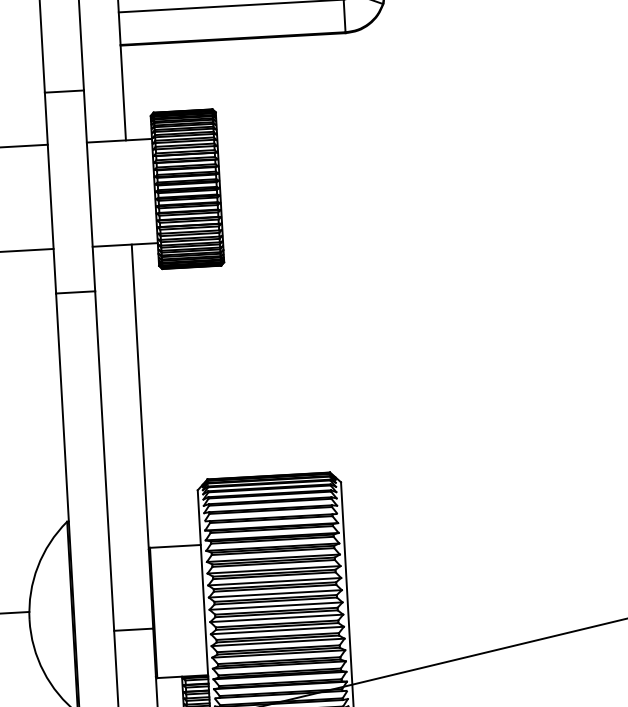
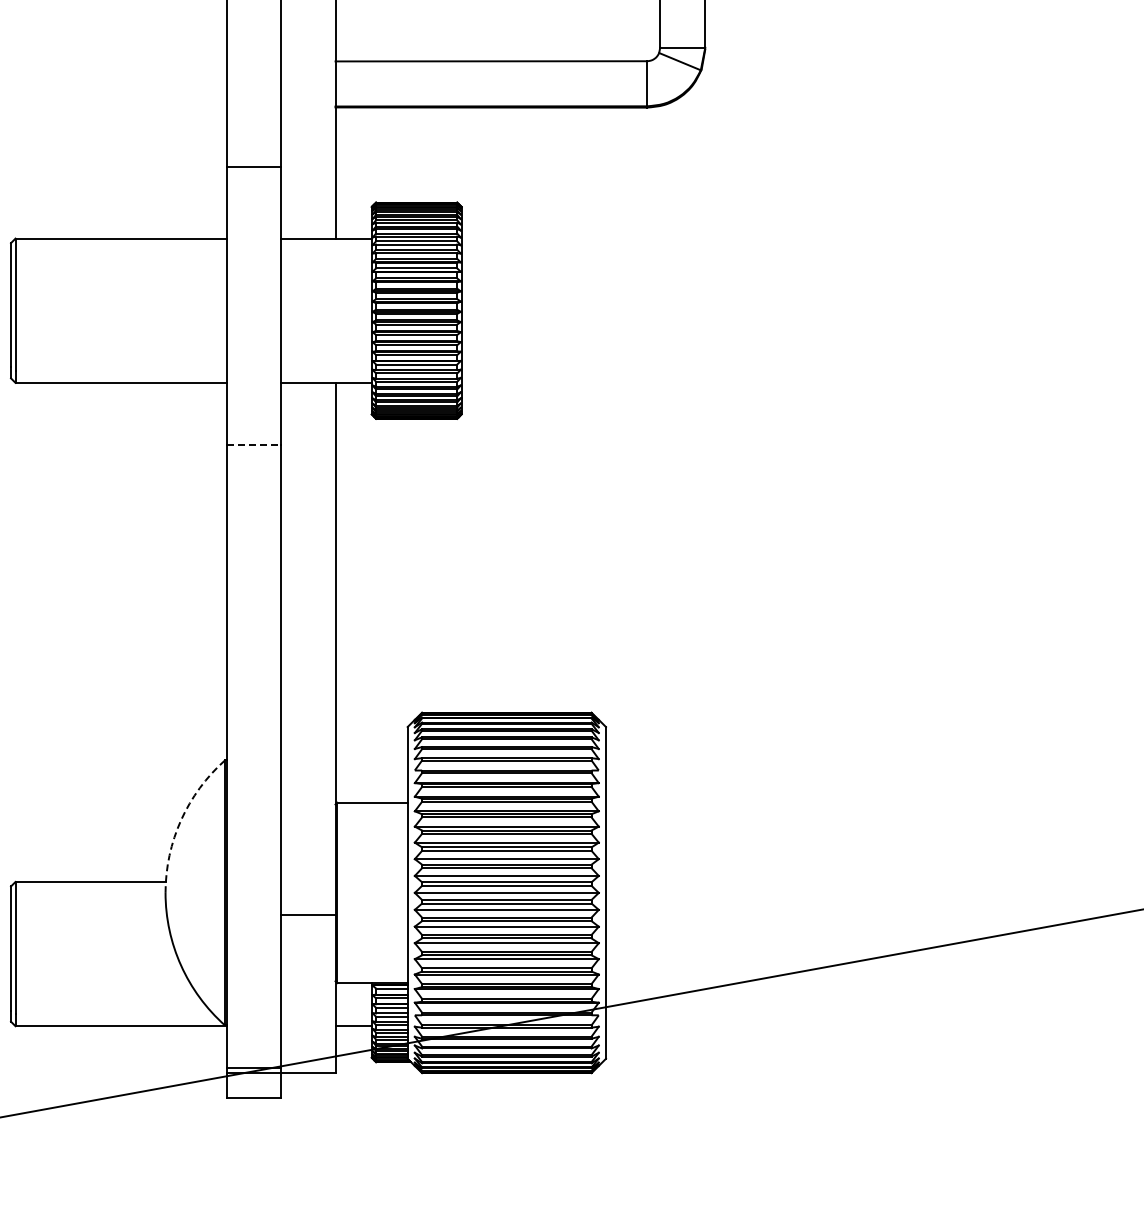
line: (75, 292) -> (254, 444), solid -> dashed
arc: (38, 566) -> (181, 820), solid -> dashed

